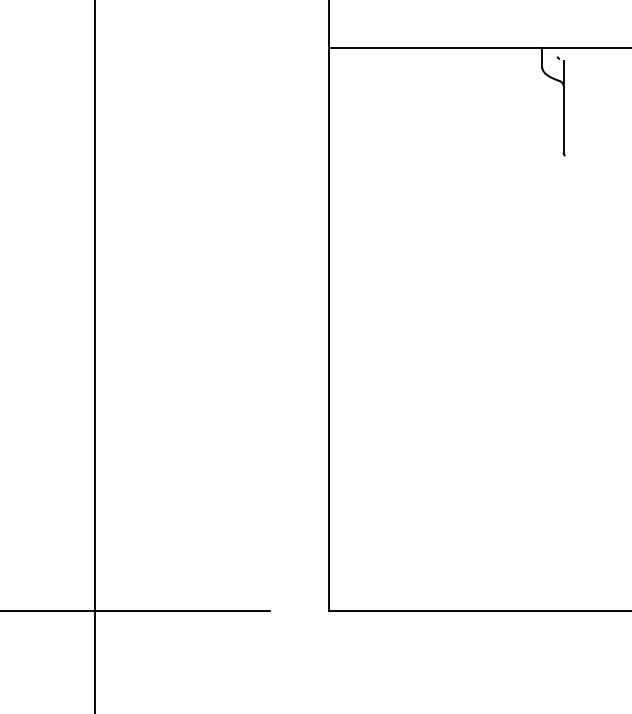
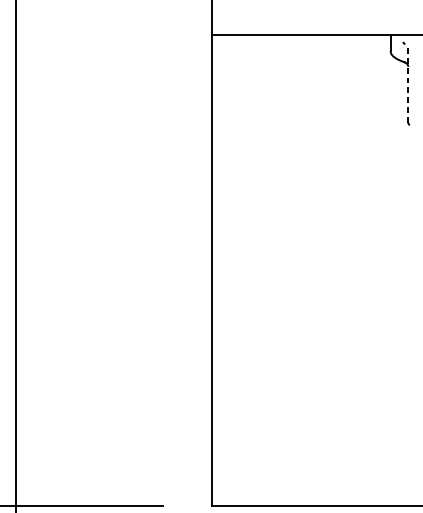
line: (563, 106) -> (408, 83), solid -> dashed

